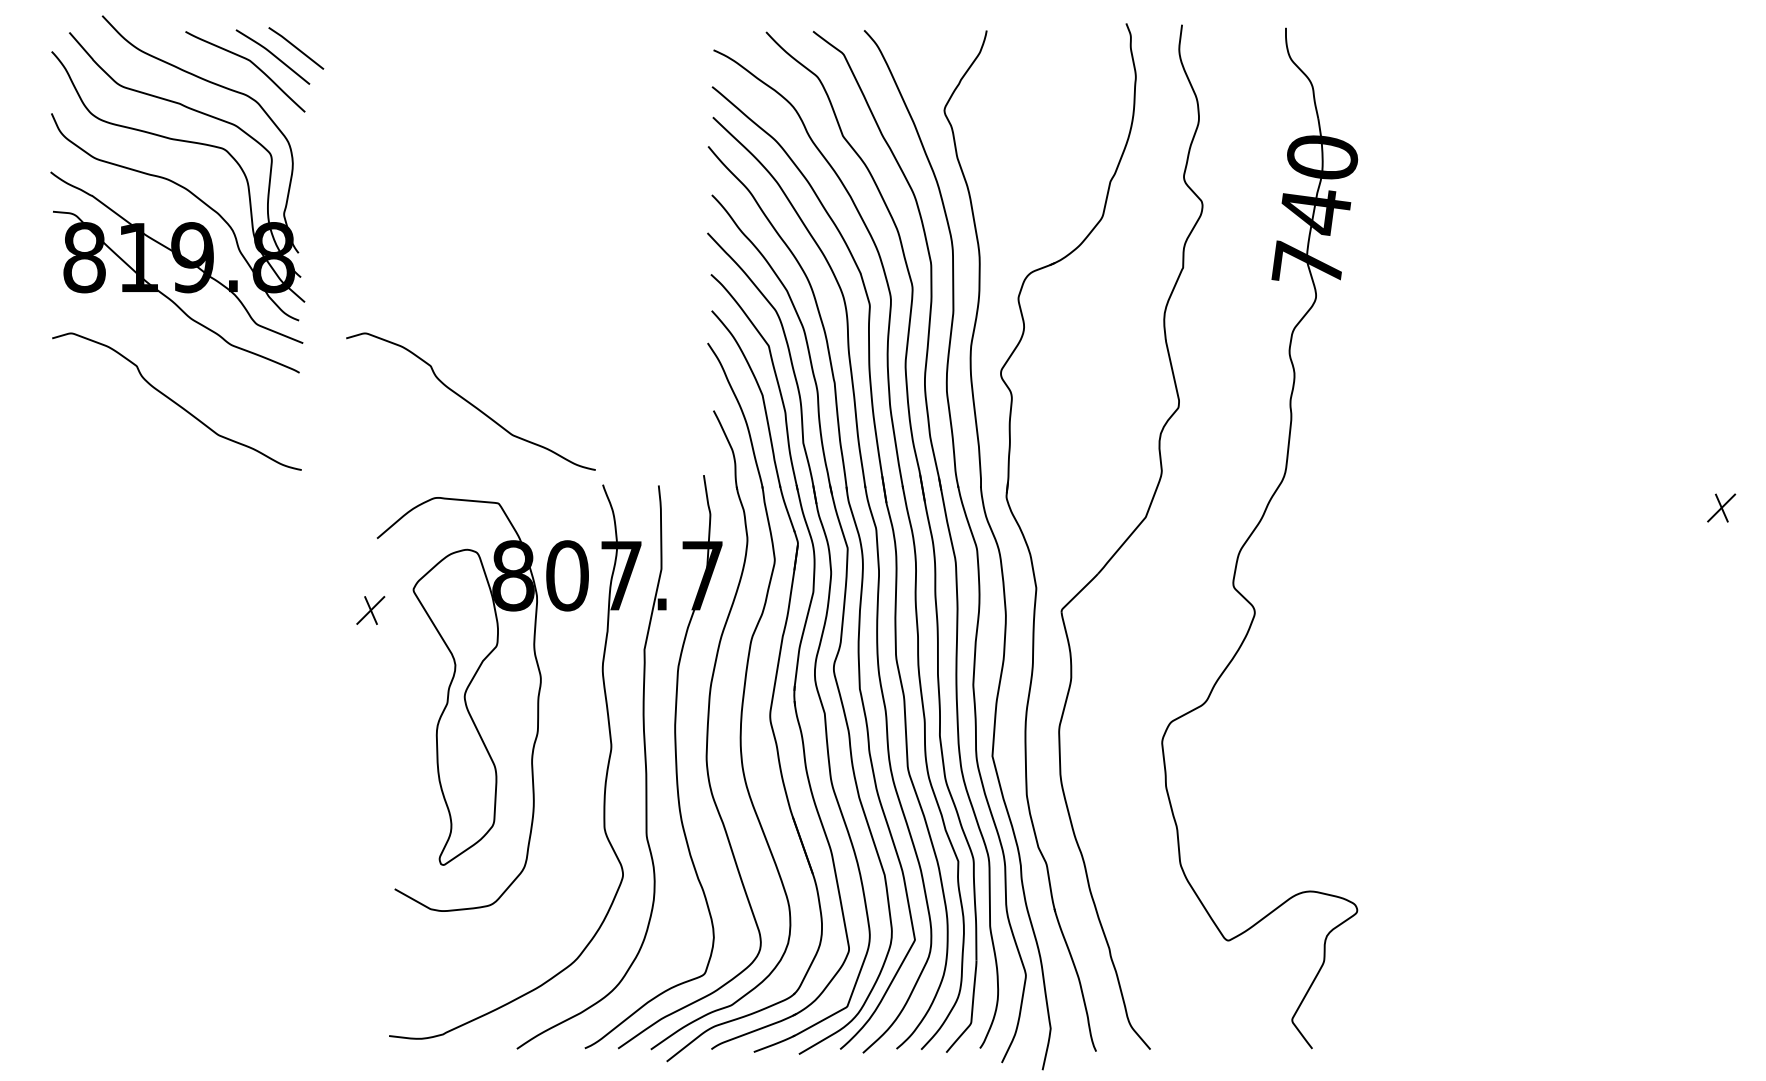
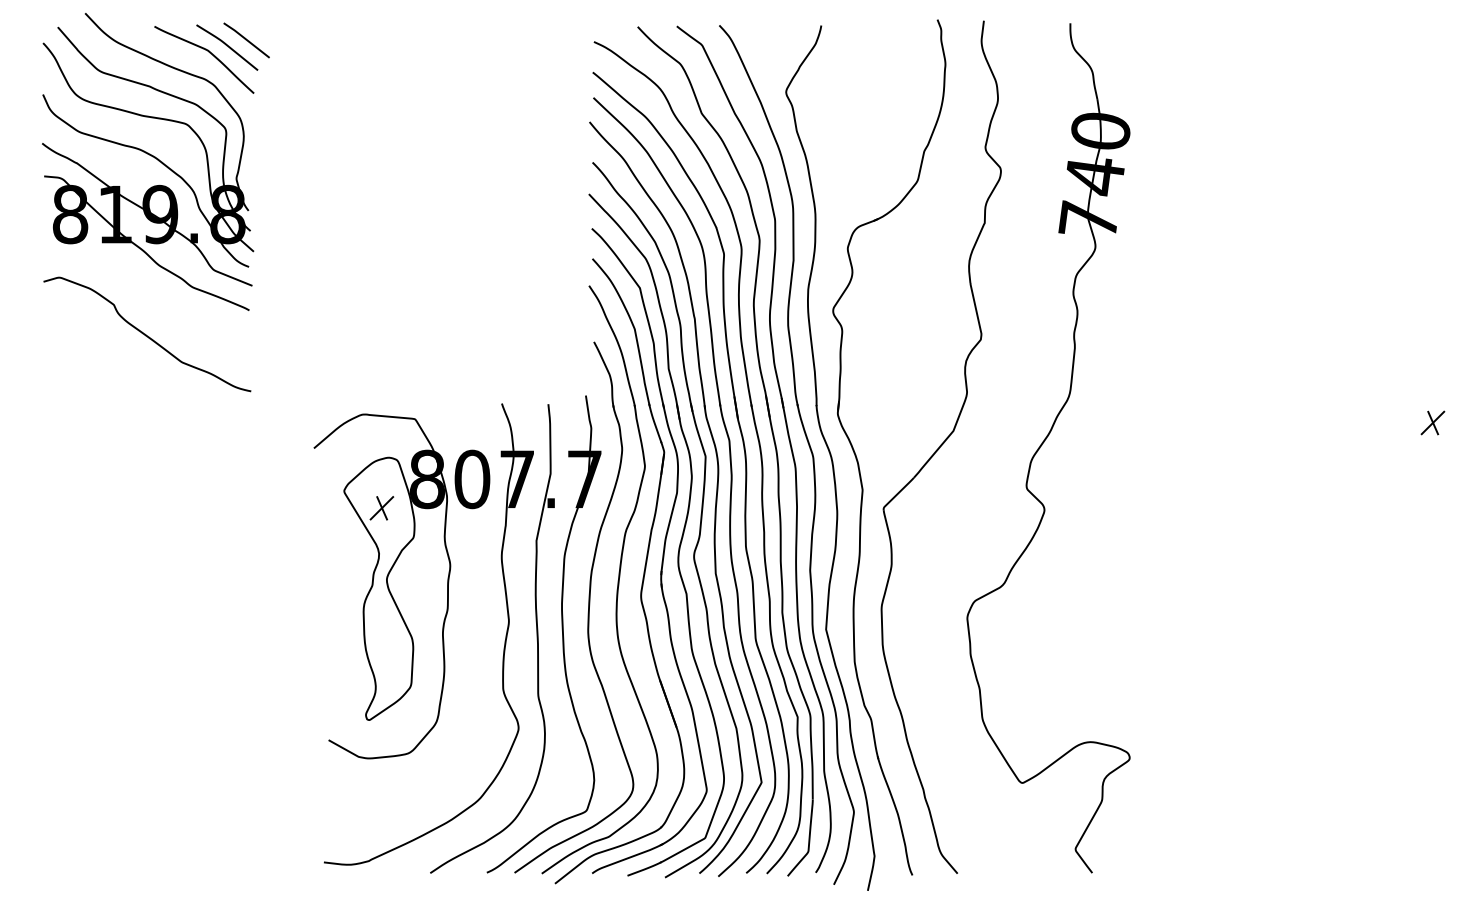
curve: (469, 401) -> (390, 334), removed
part: (370, 610) -> (381, 508), moved

